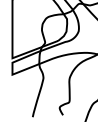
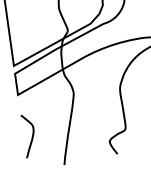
curve: (16, 98) -> (31, 136), added

